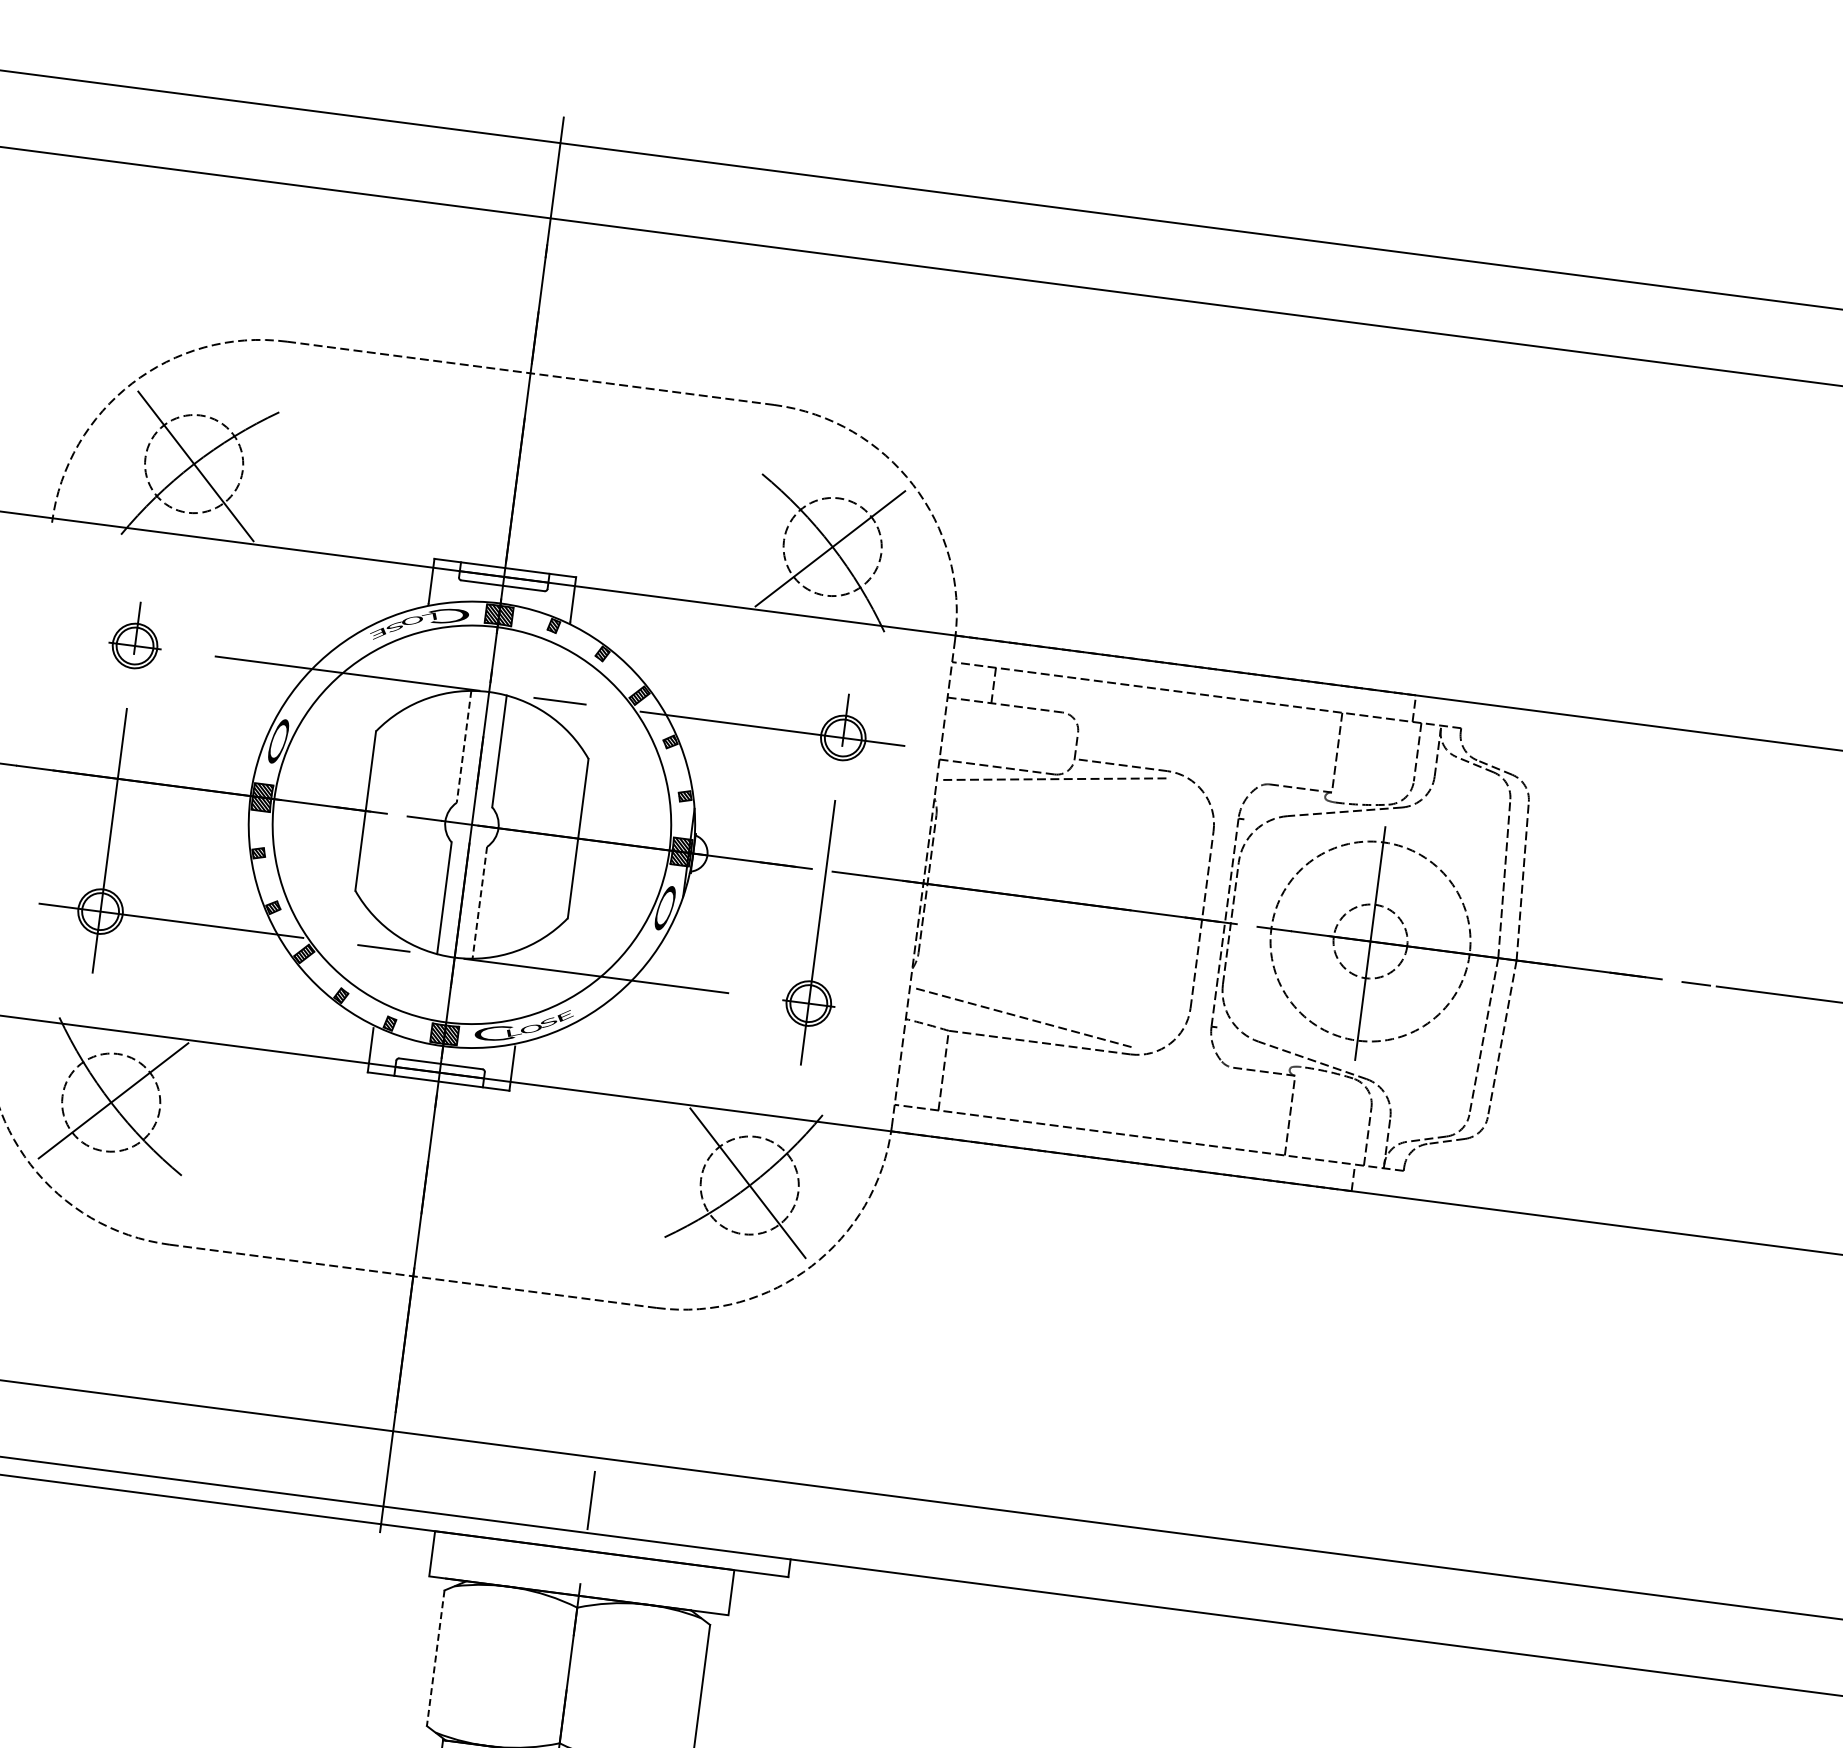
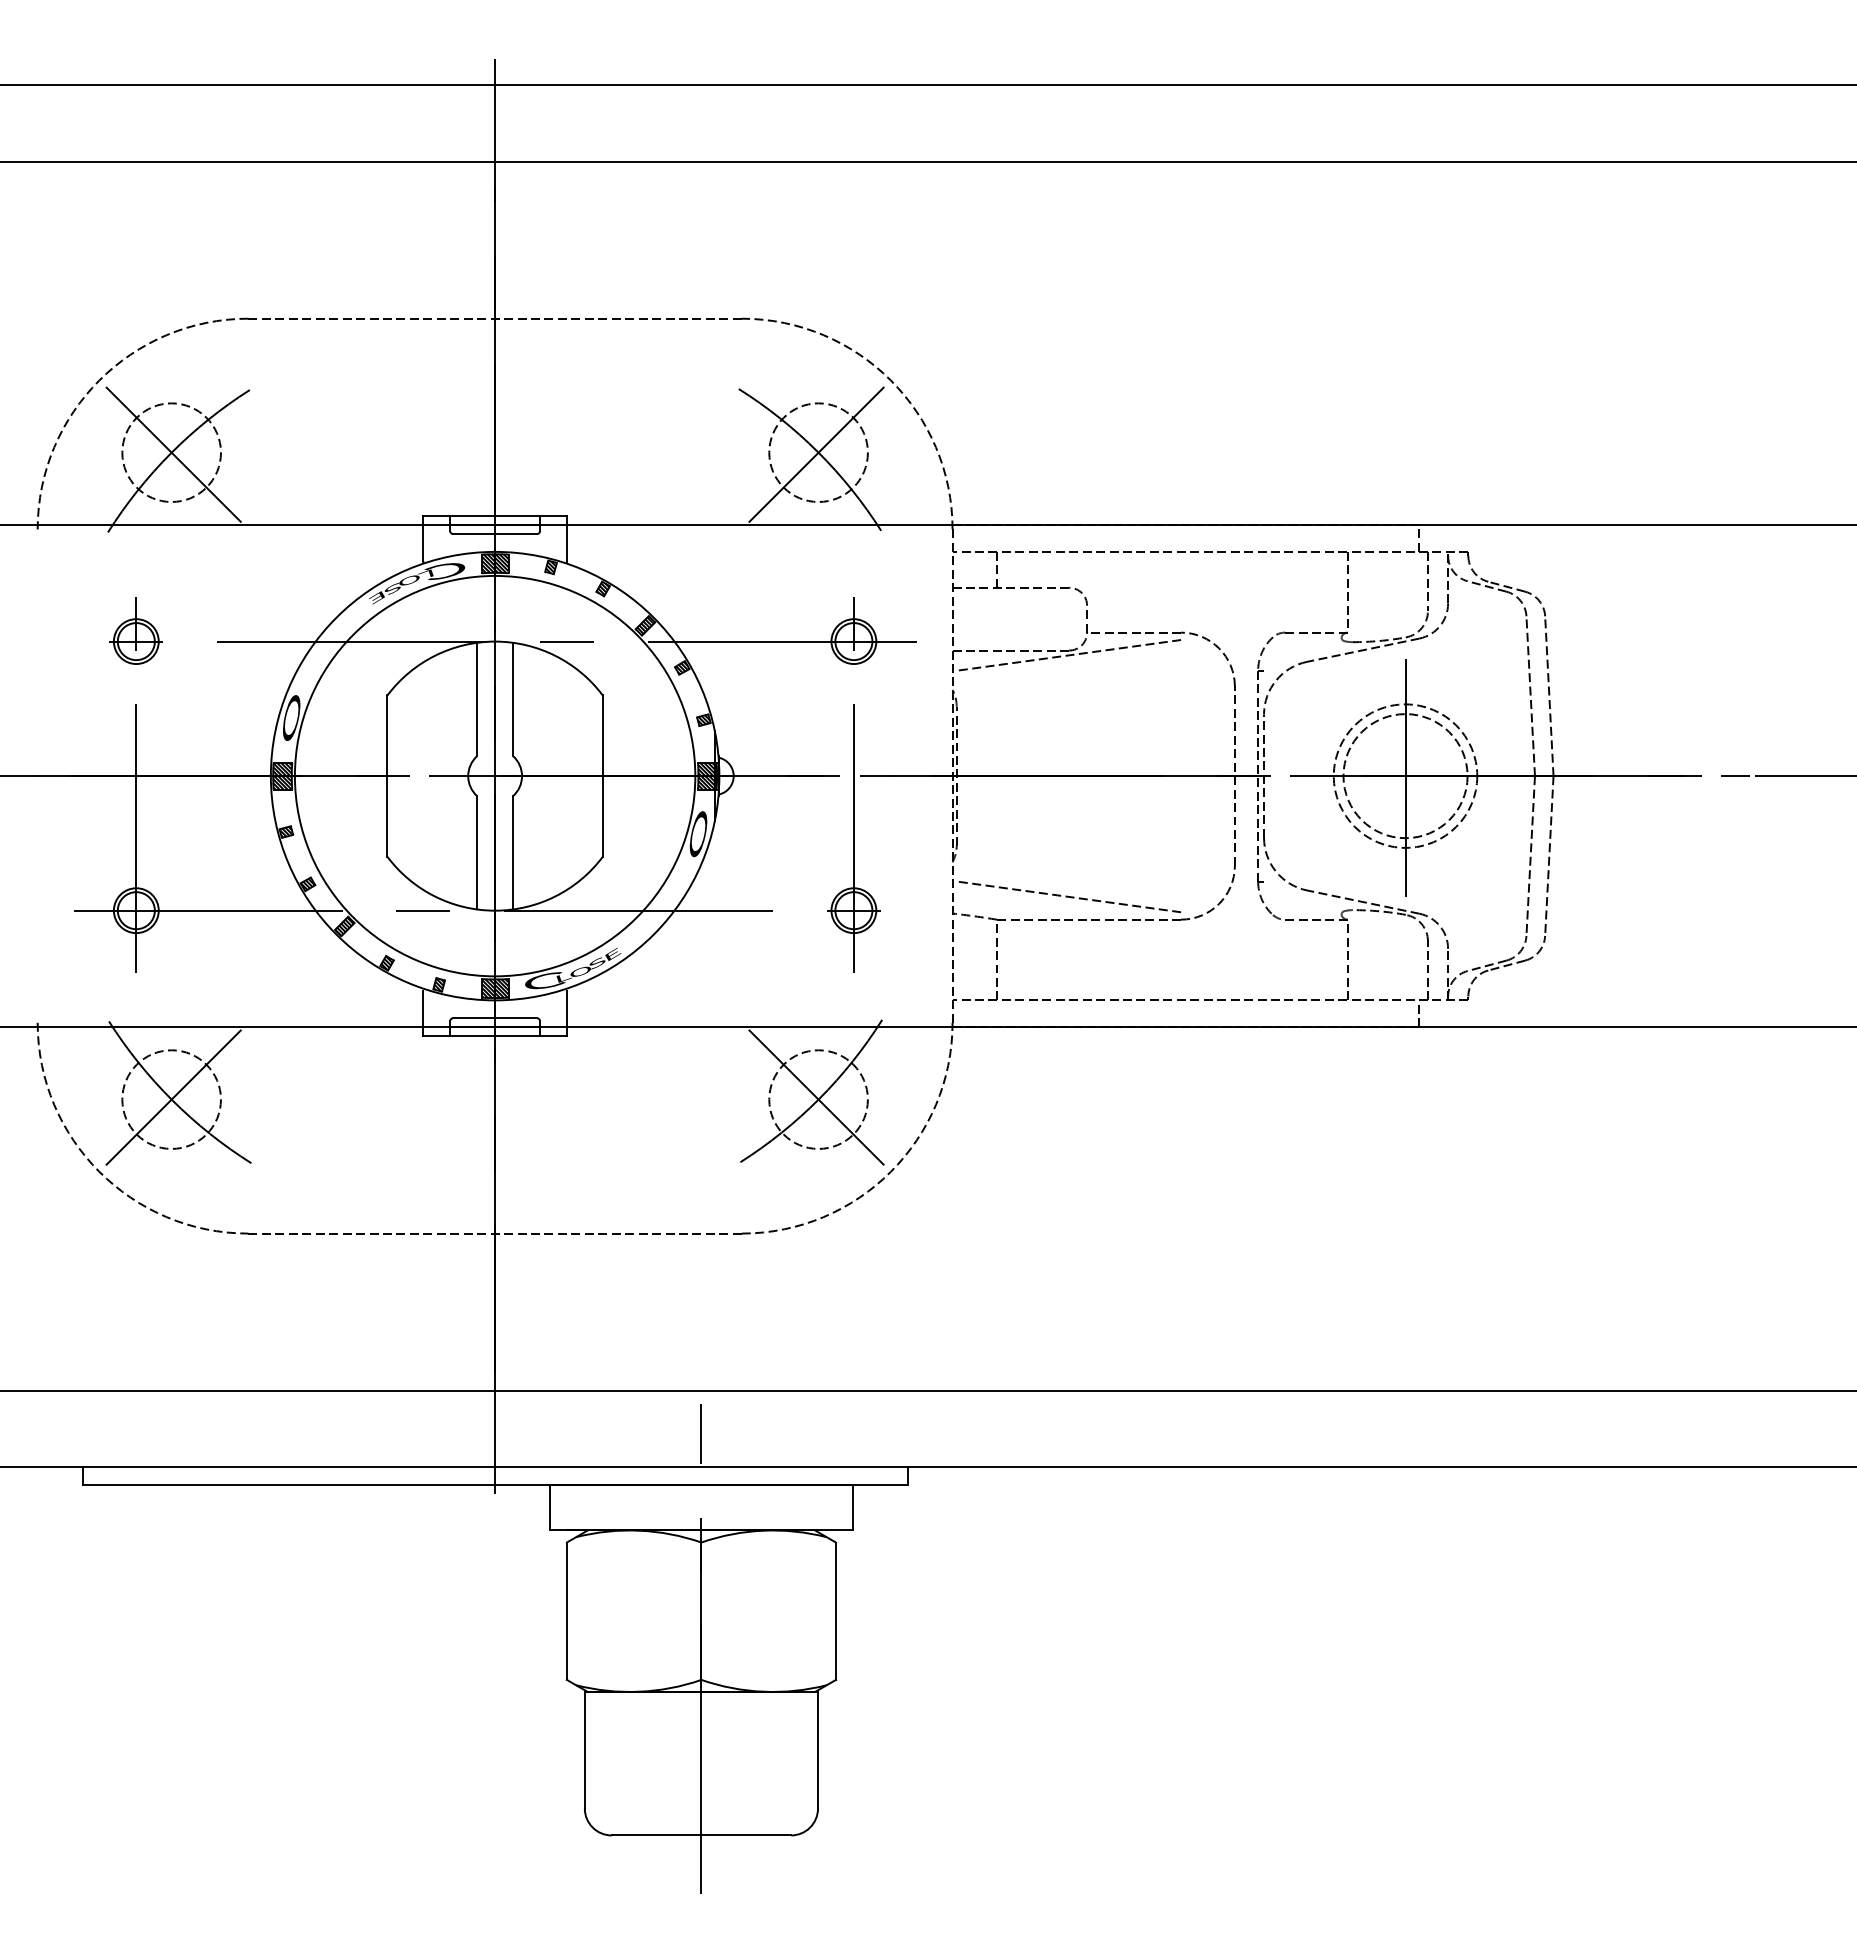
line: (464, 746) -> (477, 699), dashed -> solid
line: (480, 902) -> (513, 852), dashed -> solid
circle: (1370, 940) -> (1405, 775), size x0.71
circle: (1370, 941) -> (1405, 776), size x1.67
line: (435, 1658) -> (566, 1611), dashed -> solid

